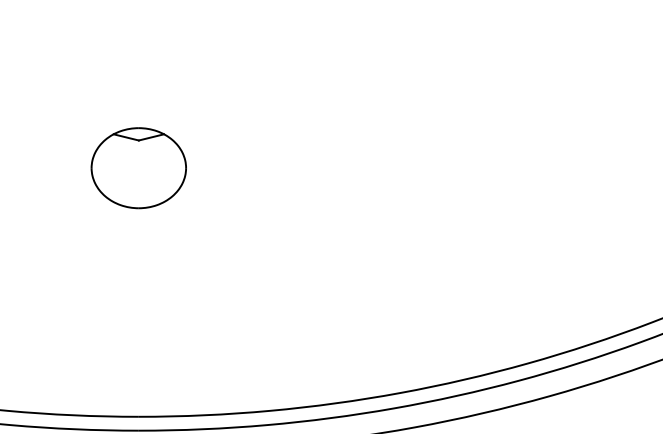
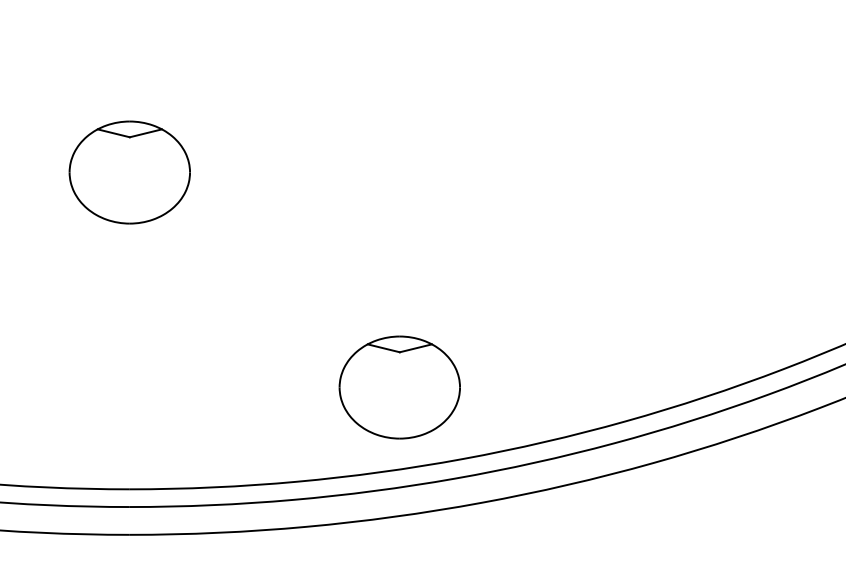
part: (350, 336) -> (399, 387), added

